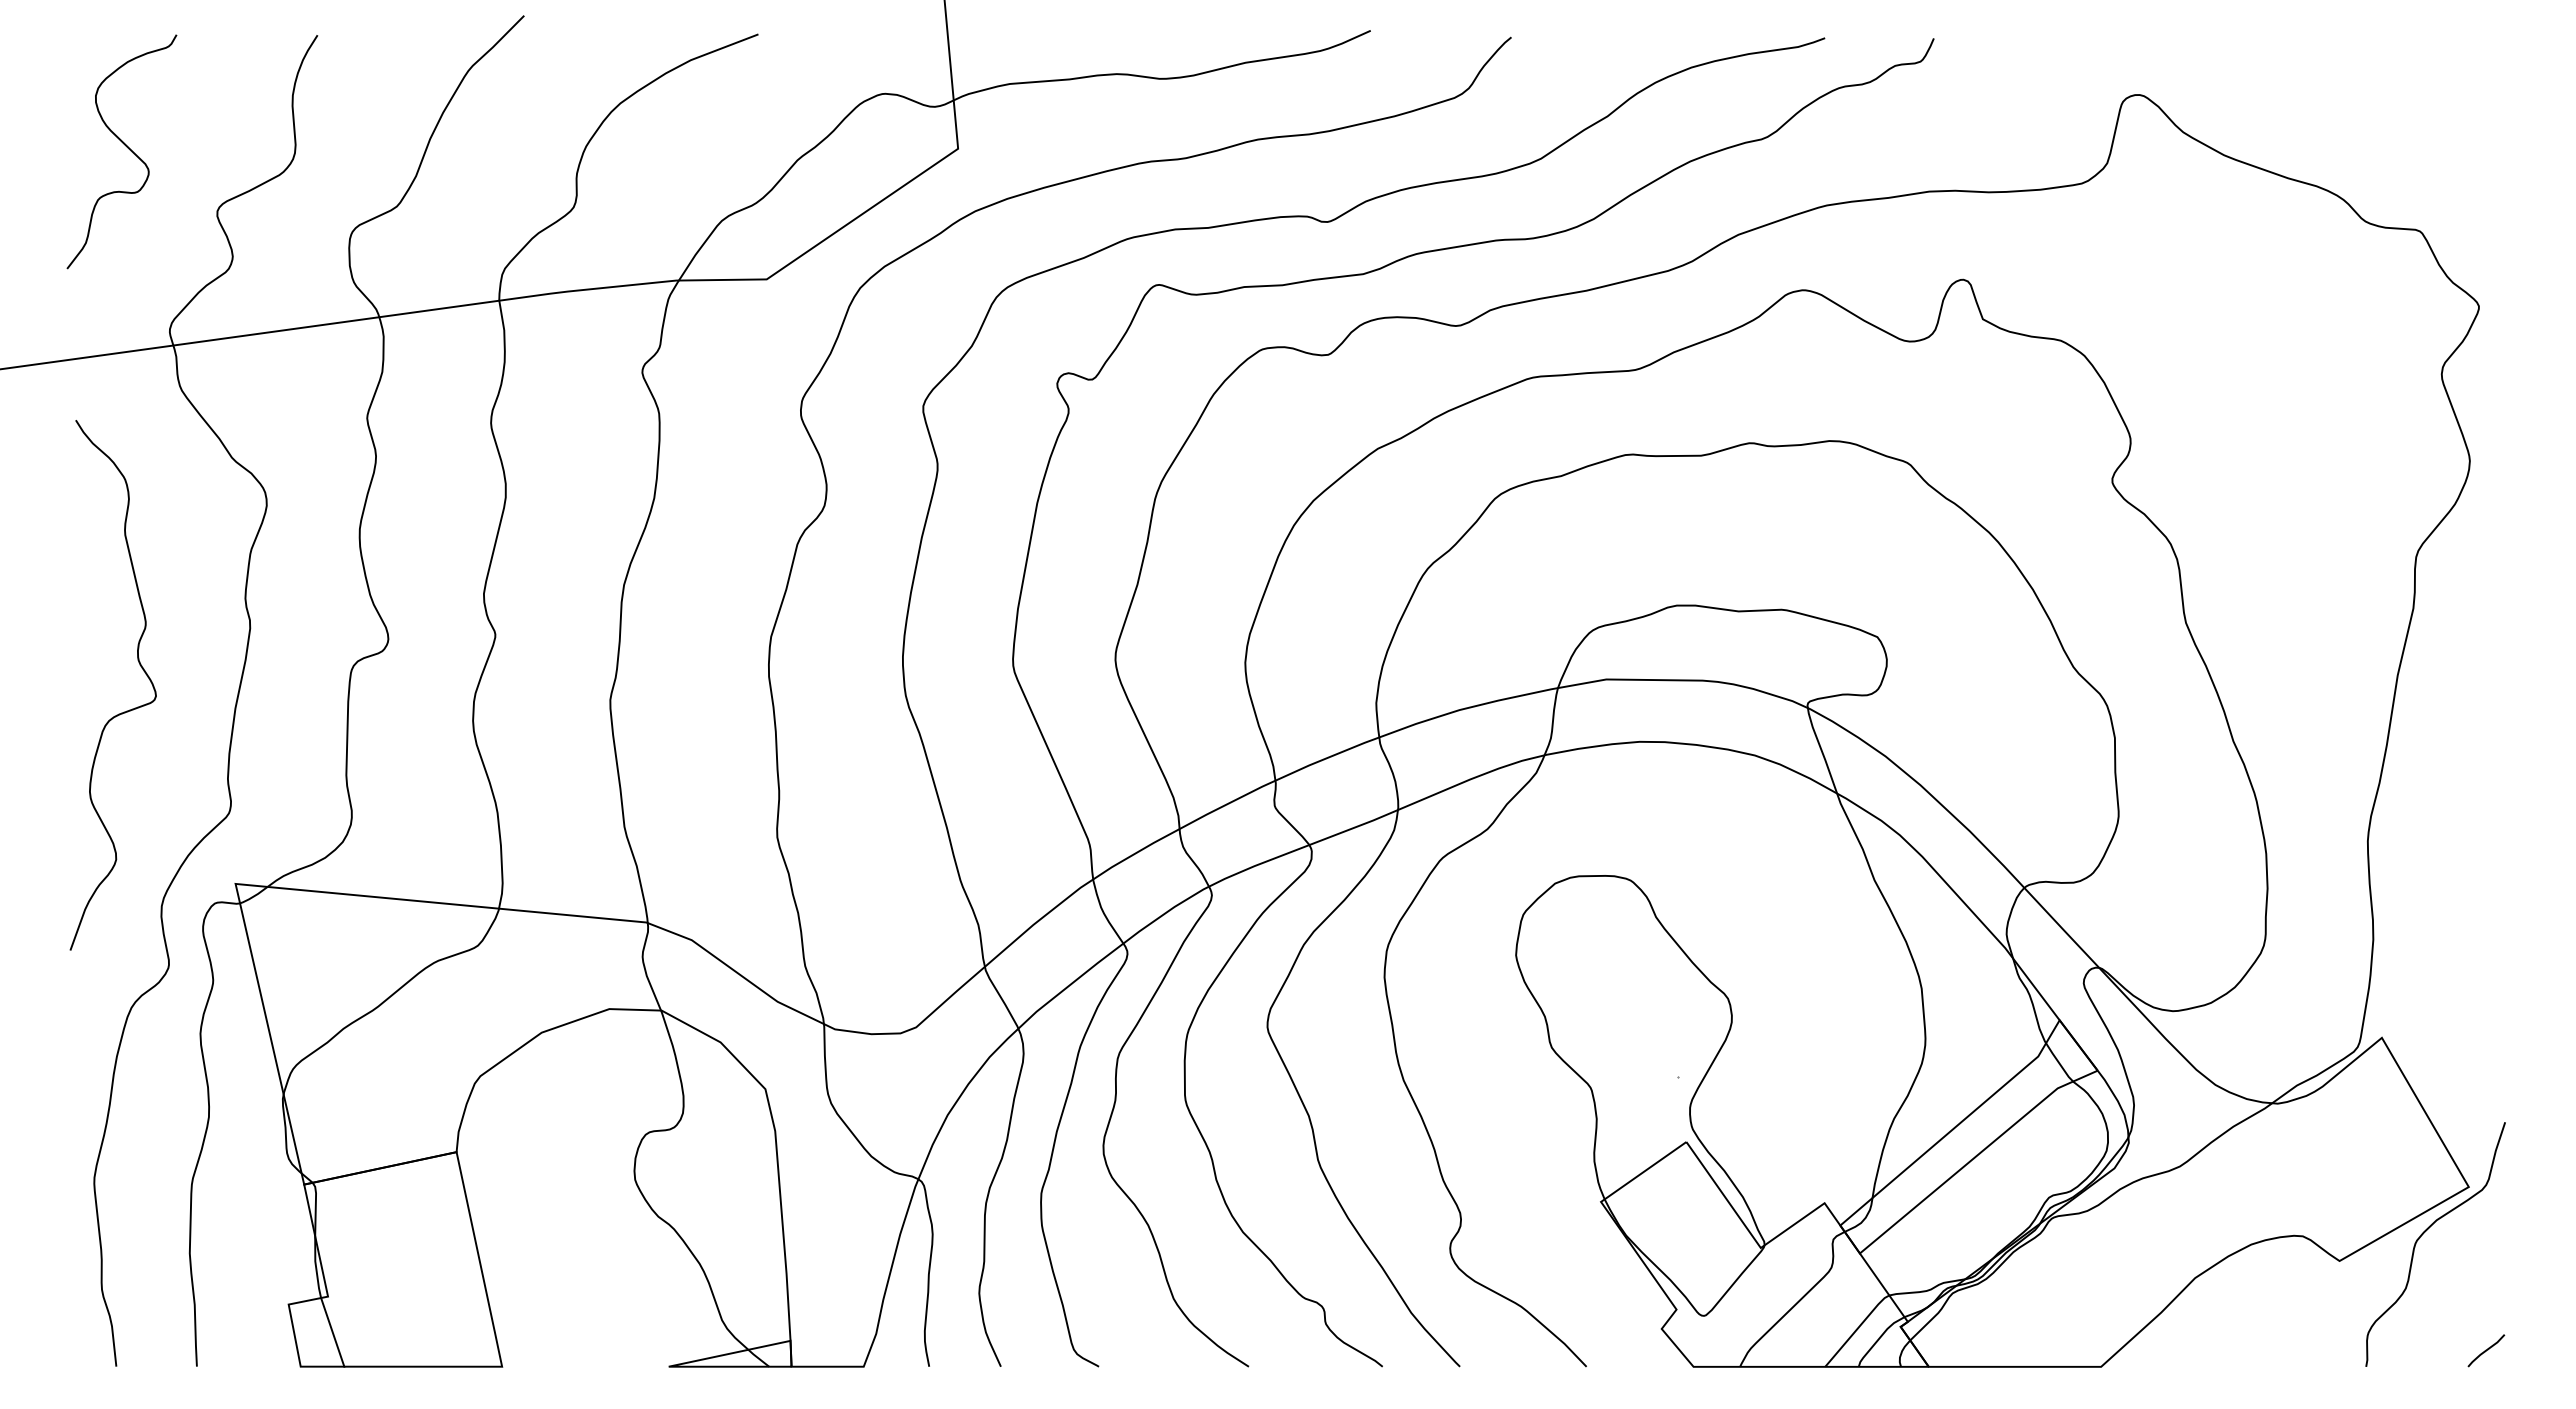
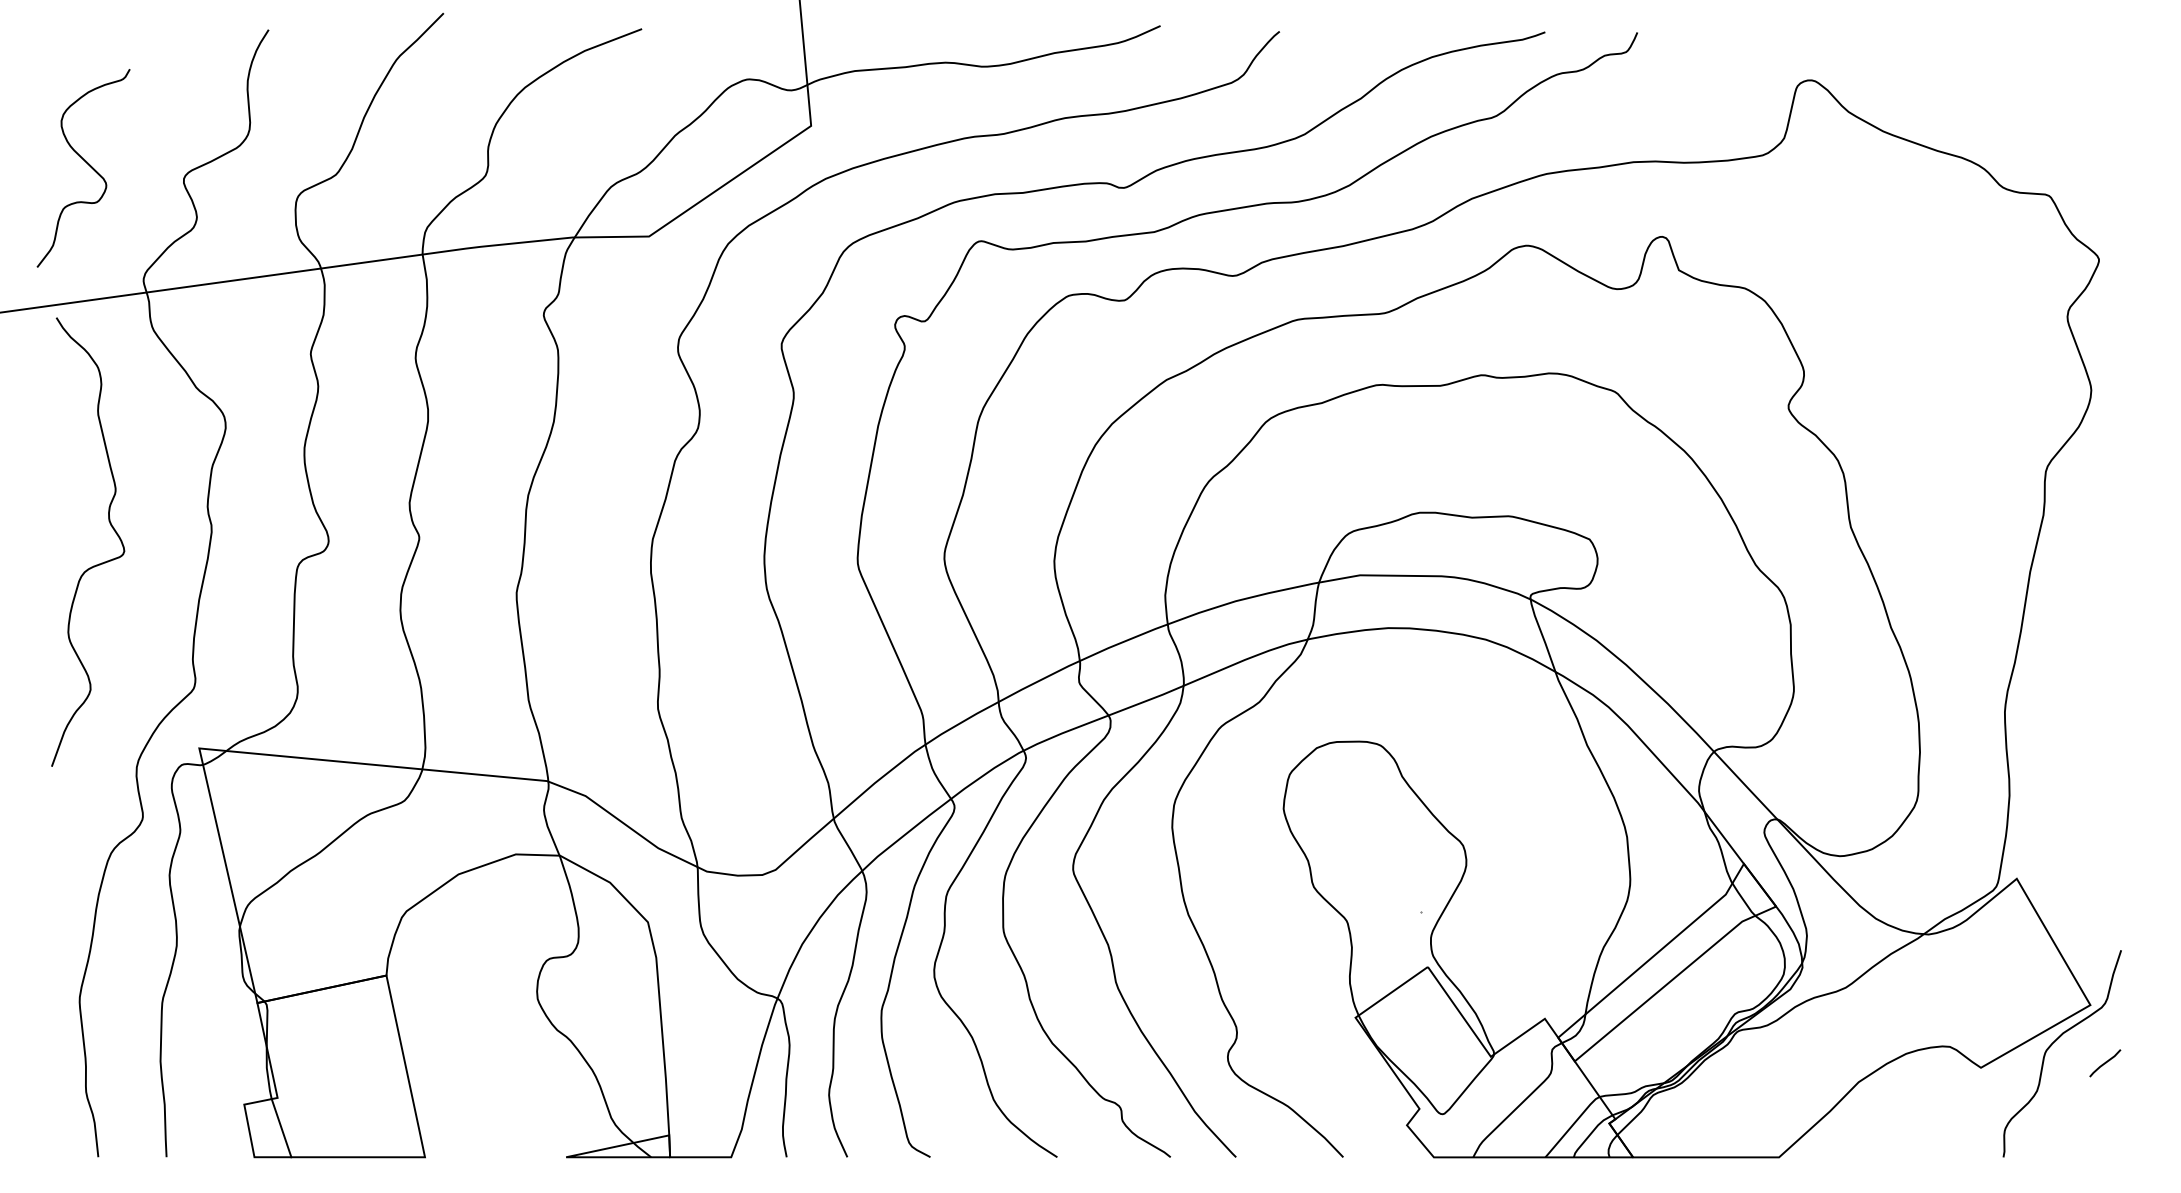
curve: (125, 146) -> (86, 163), moved
curve: (121, 712) -> (95, 565), moved
line: (2486, 1350) -> (2105, 1063), moved

